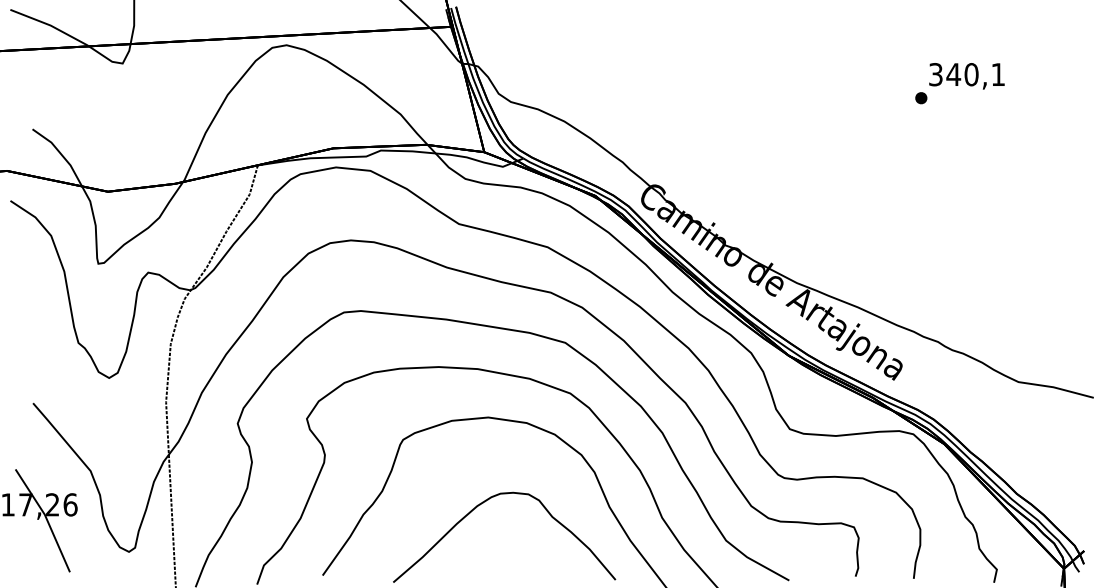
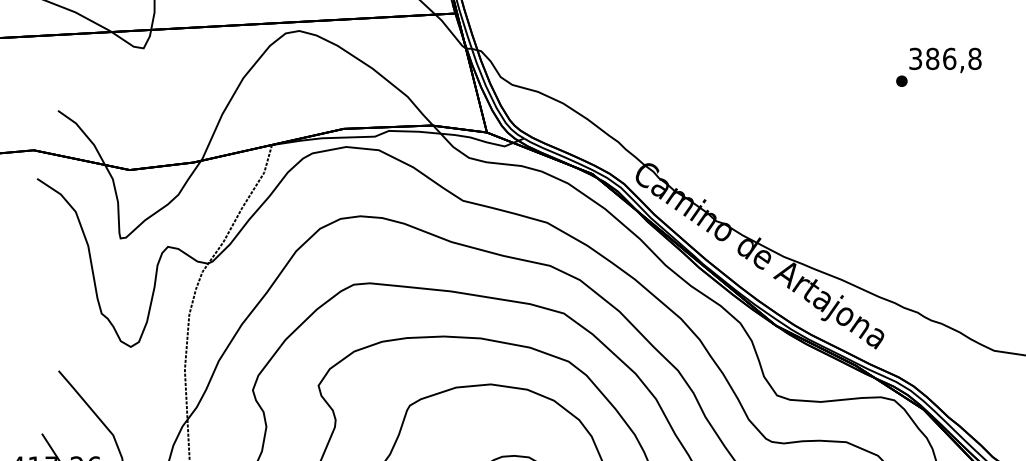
text: (975, 74) -> (953, 58), 340,1 -> 386,8

